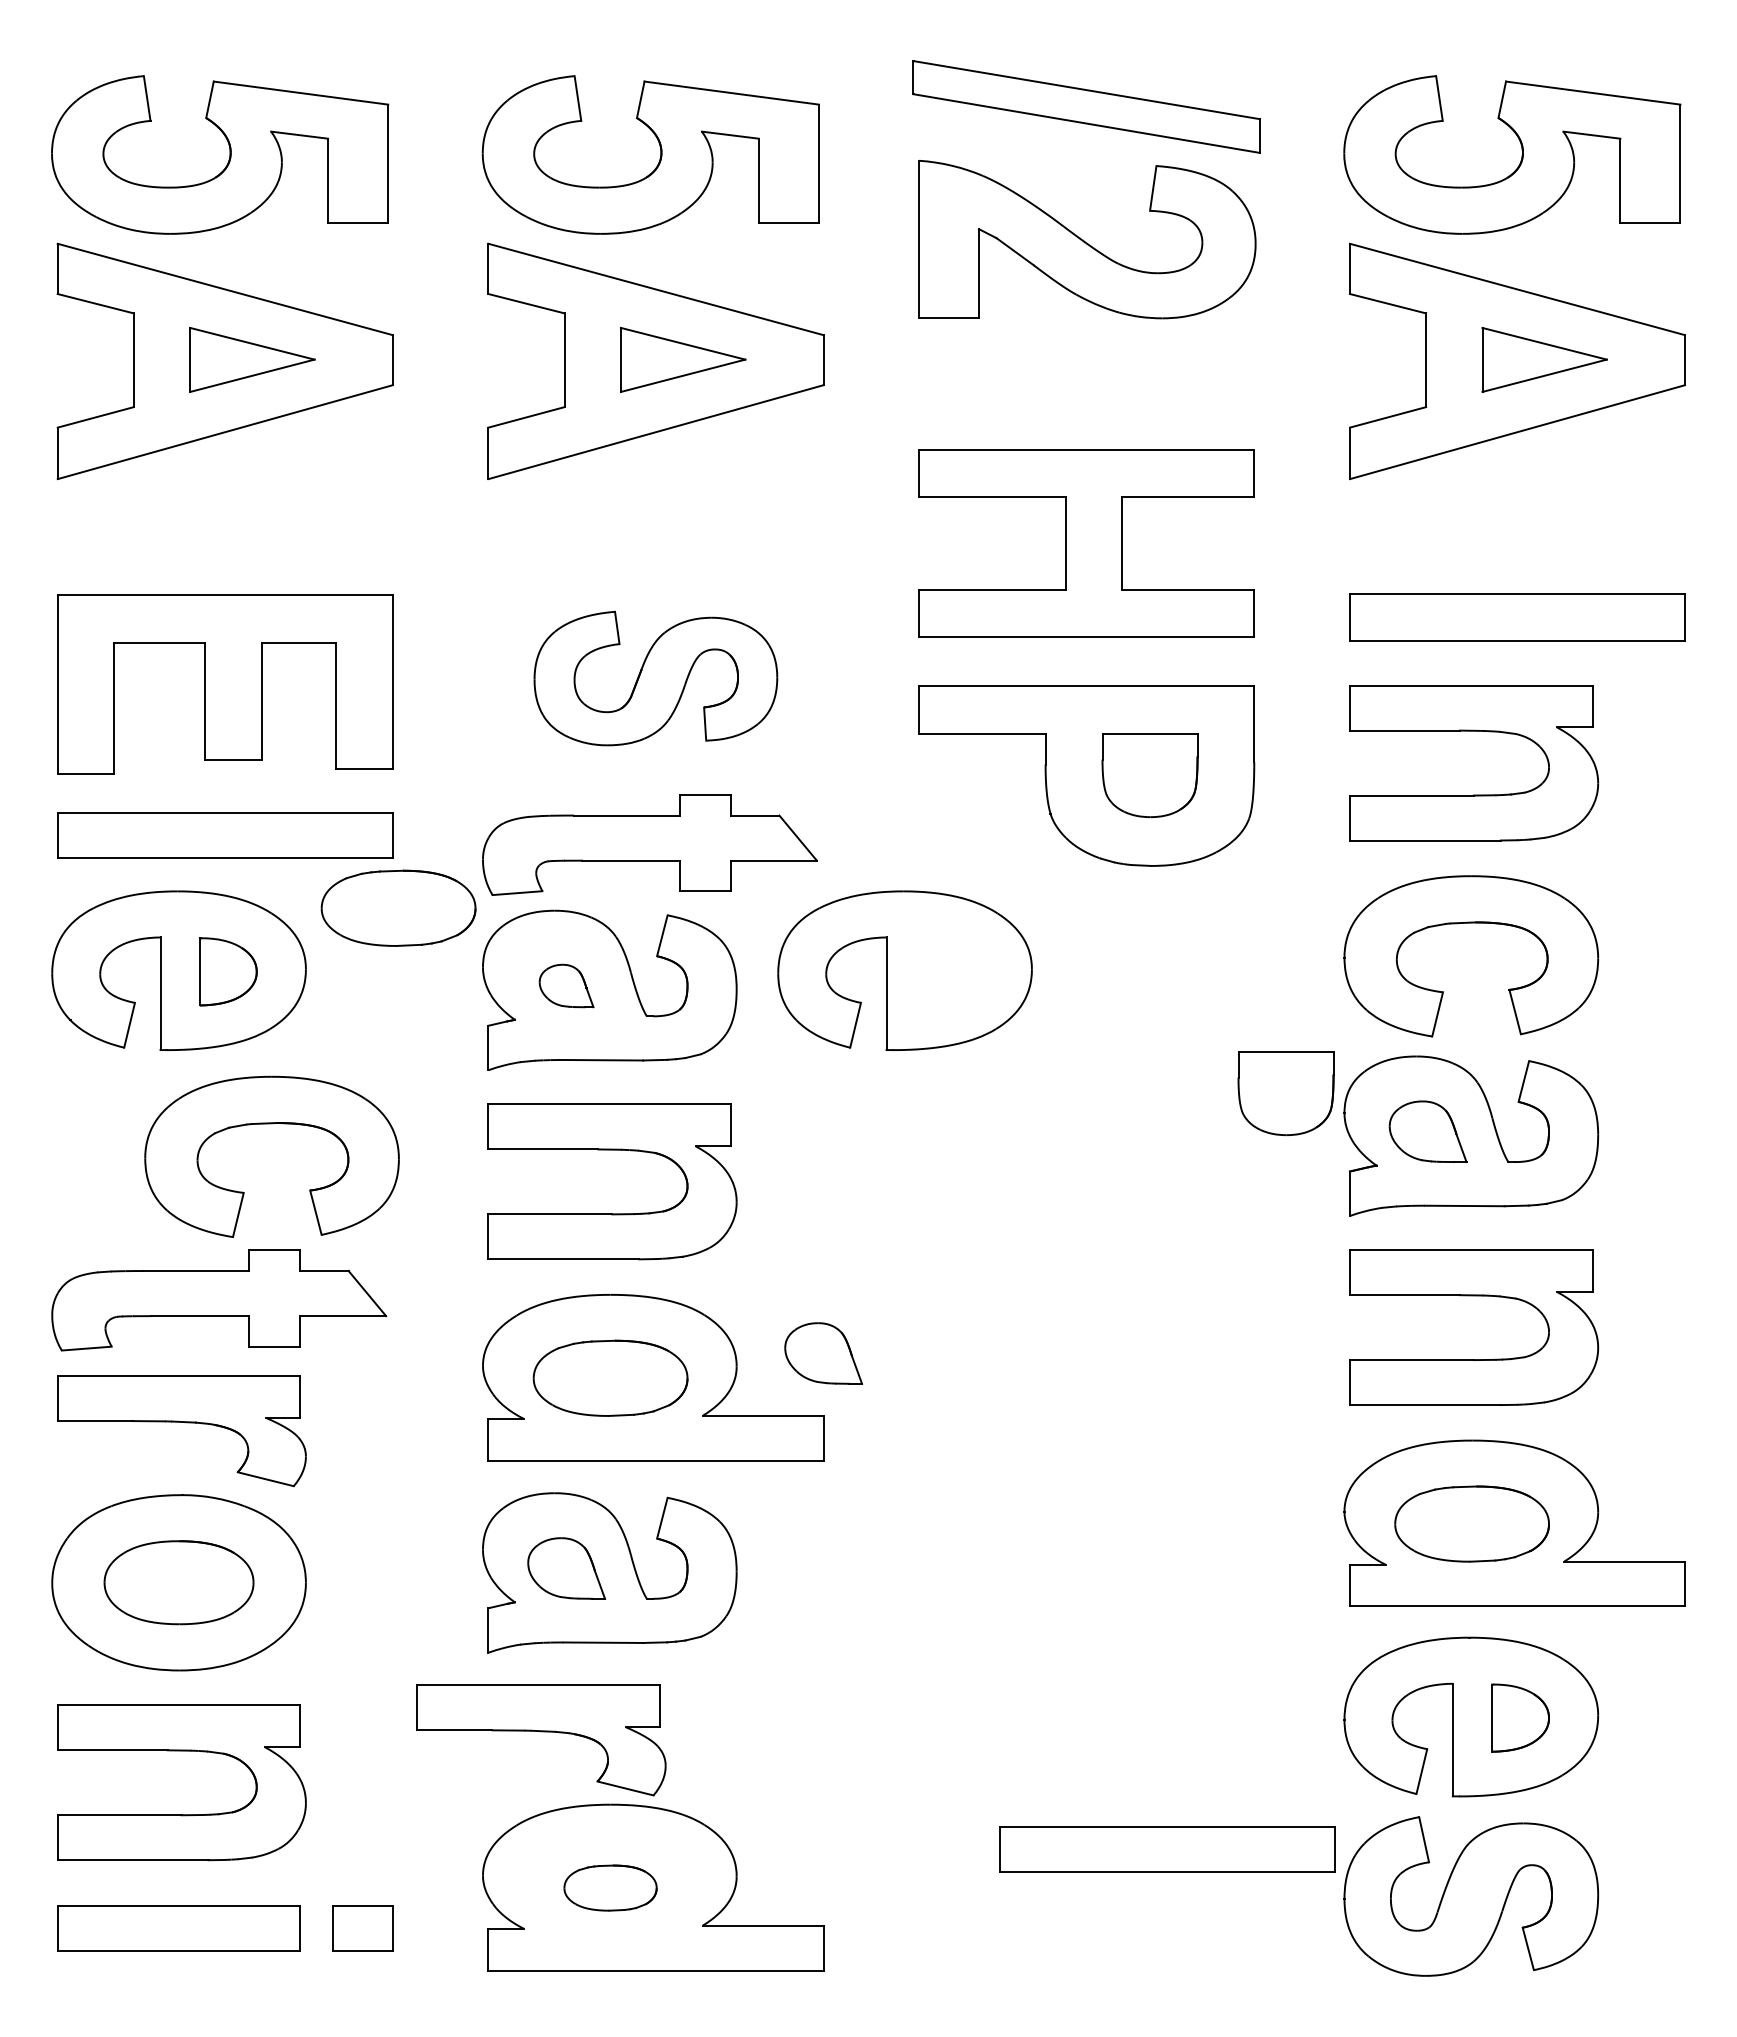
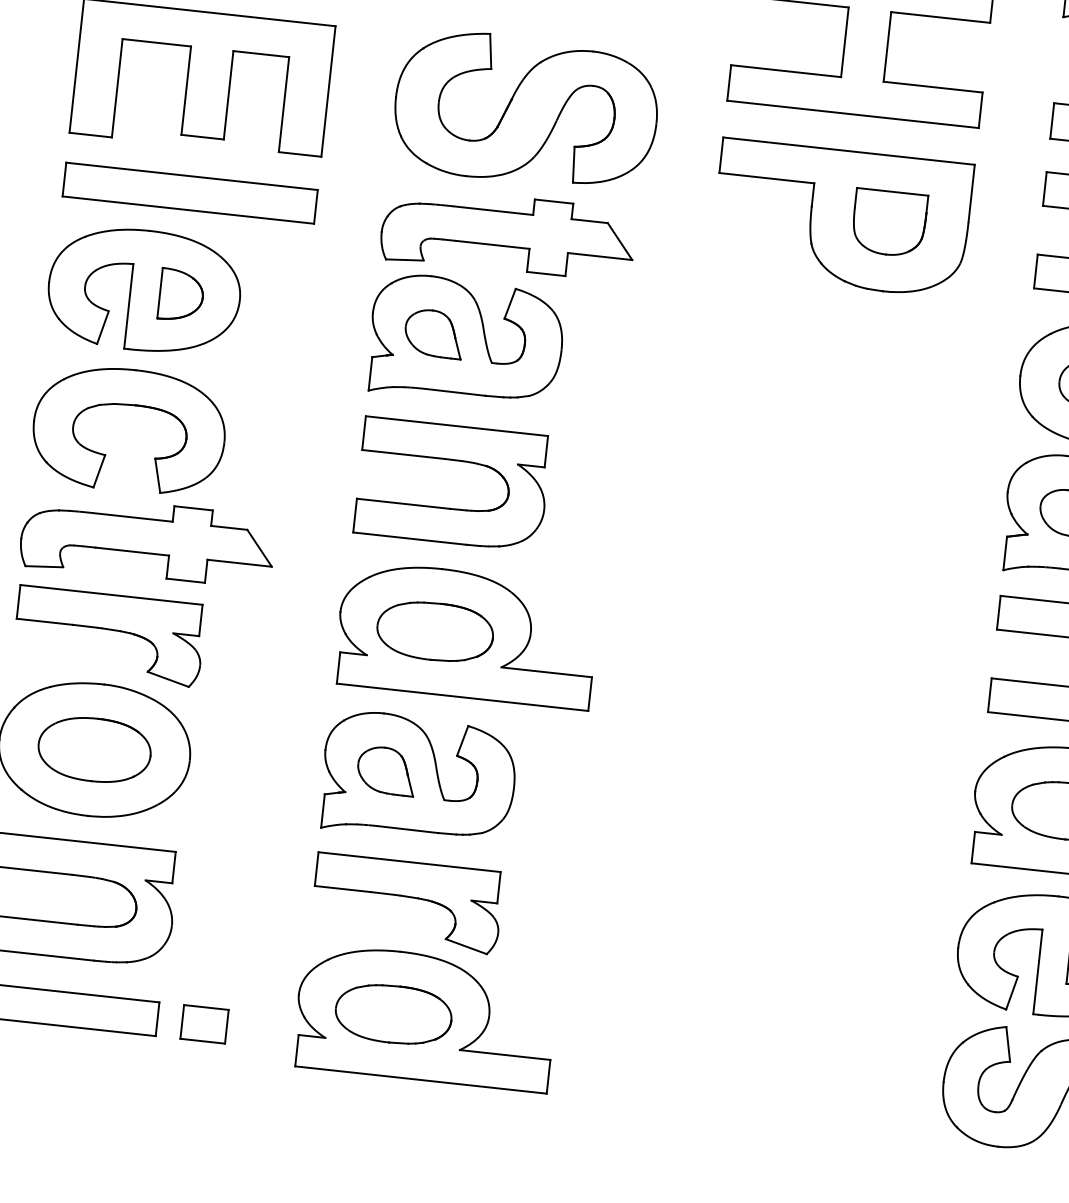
part: (655, 678) -> (525, 110), size x1.43
part: (398, 907) -> (314, 261), removed
part: (904, 970) -> (689, 349), removed
part: (566, 985) -> (434, 333), size x1.43
part: (1285, 1093) -> (965, 472), removed
part: (271, 1124) -> (131, 406), moved
part: (823, 1353) -> (597, 630), removed
part: (541, 1732) -> (407, 897), moved
part: (1167, 1849) -> (814, 1030), removed
part: (610, 1887) -> (393, 1013), size x1.67

